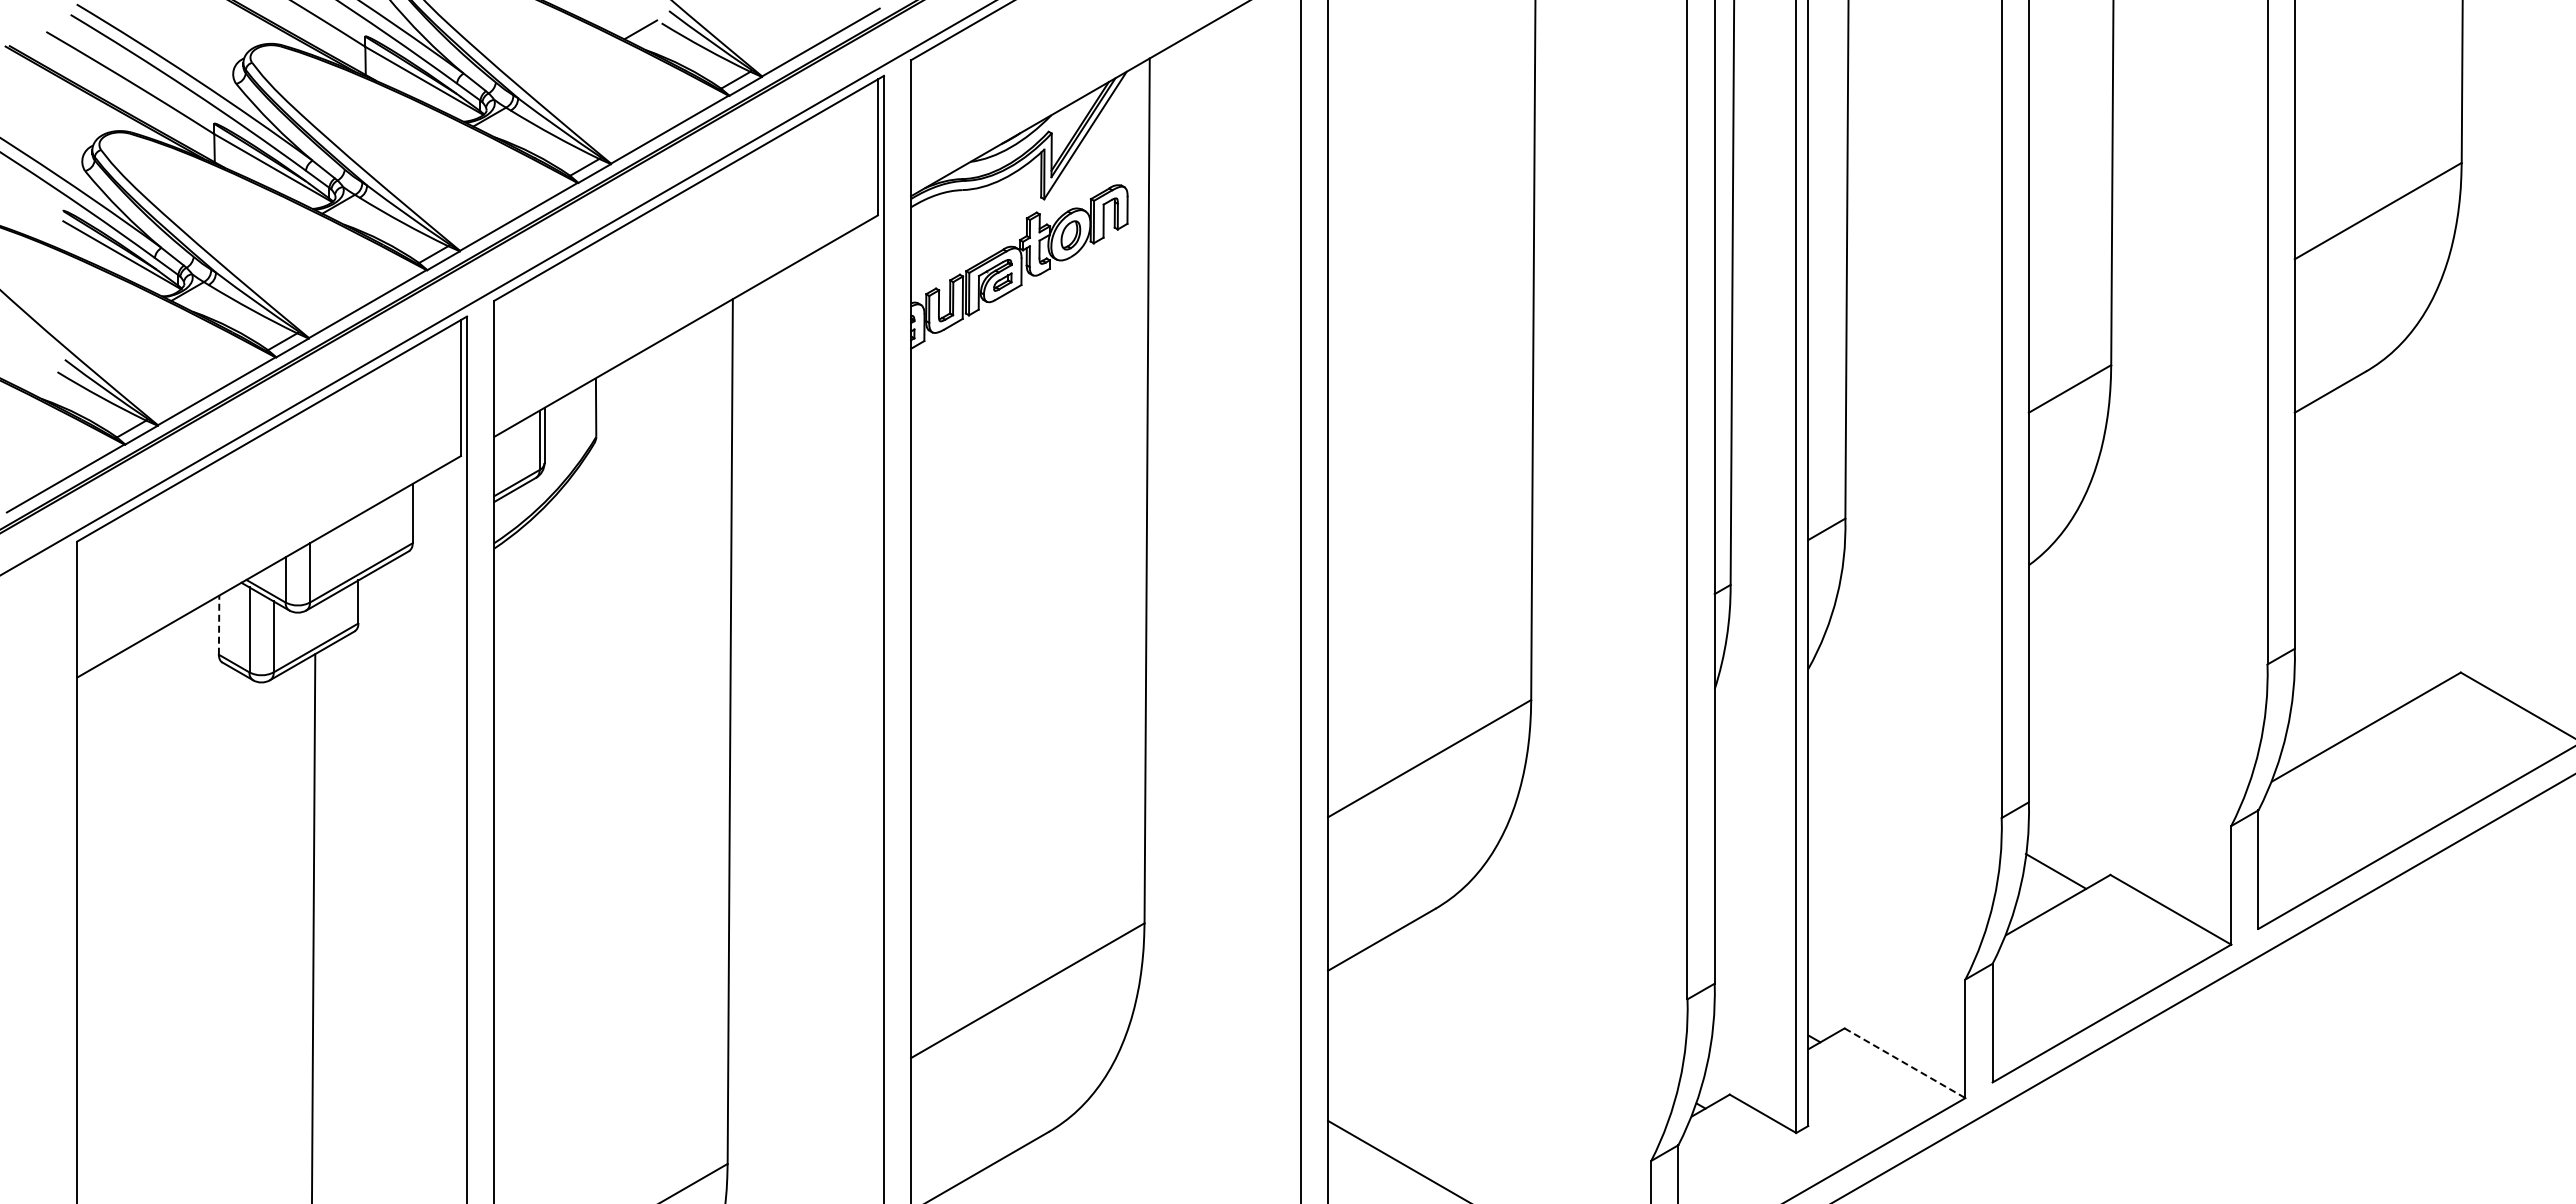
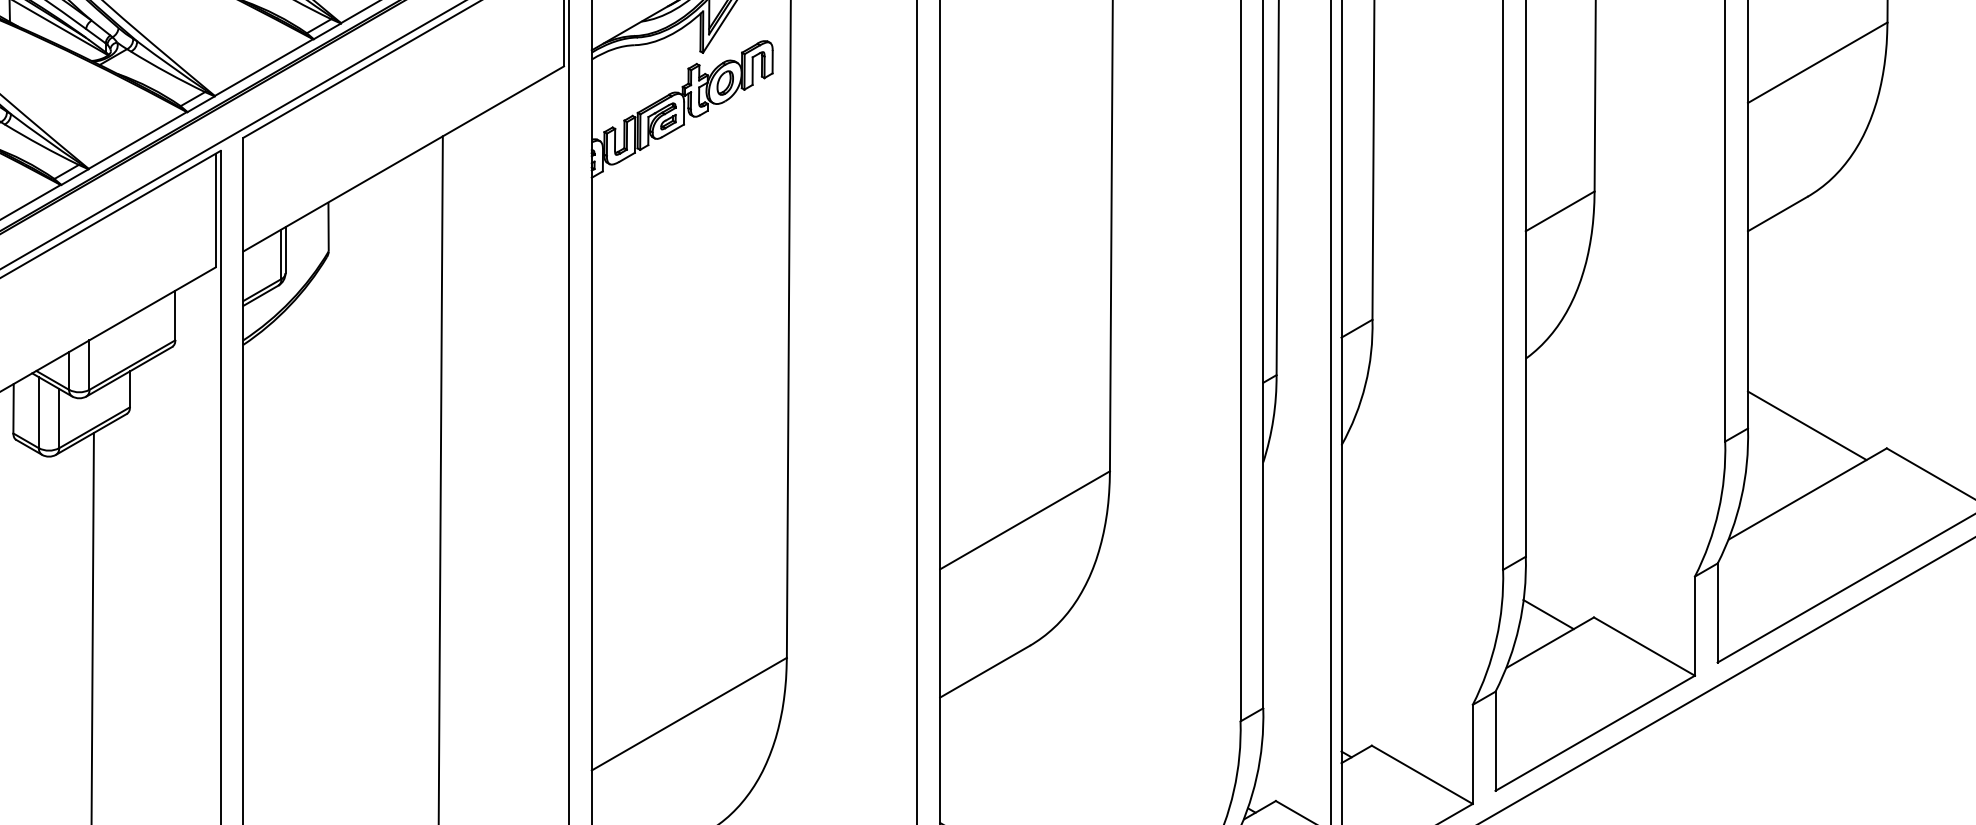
line: (219, 625) -> (13, 409), dashed -> solid
line: (2365, 645) -> (1807, 425), added
line: (1905, 1063) -> (1422, 775), dashed -> solid

